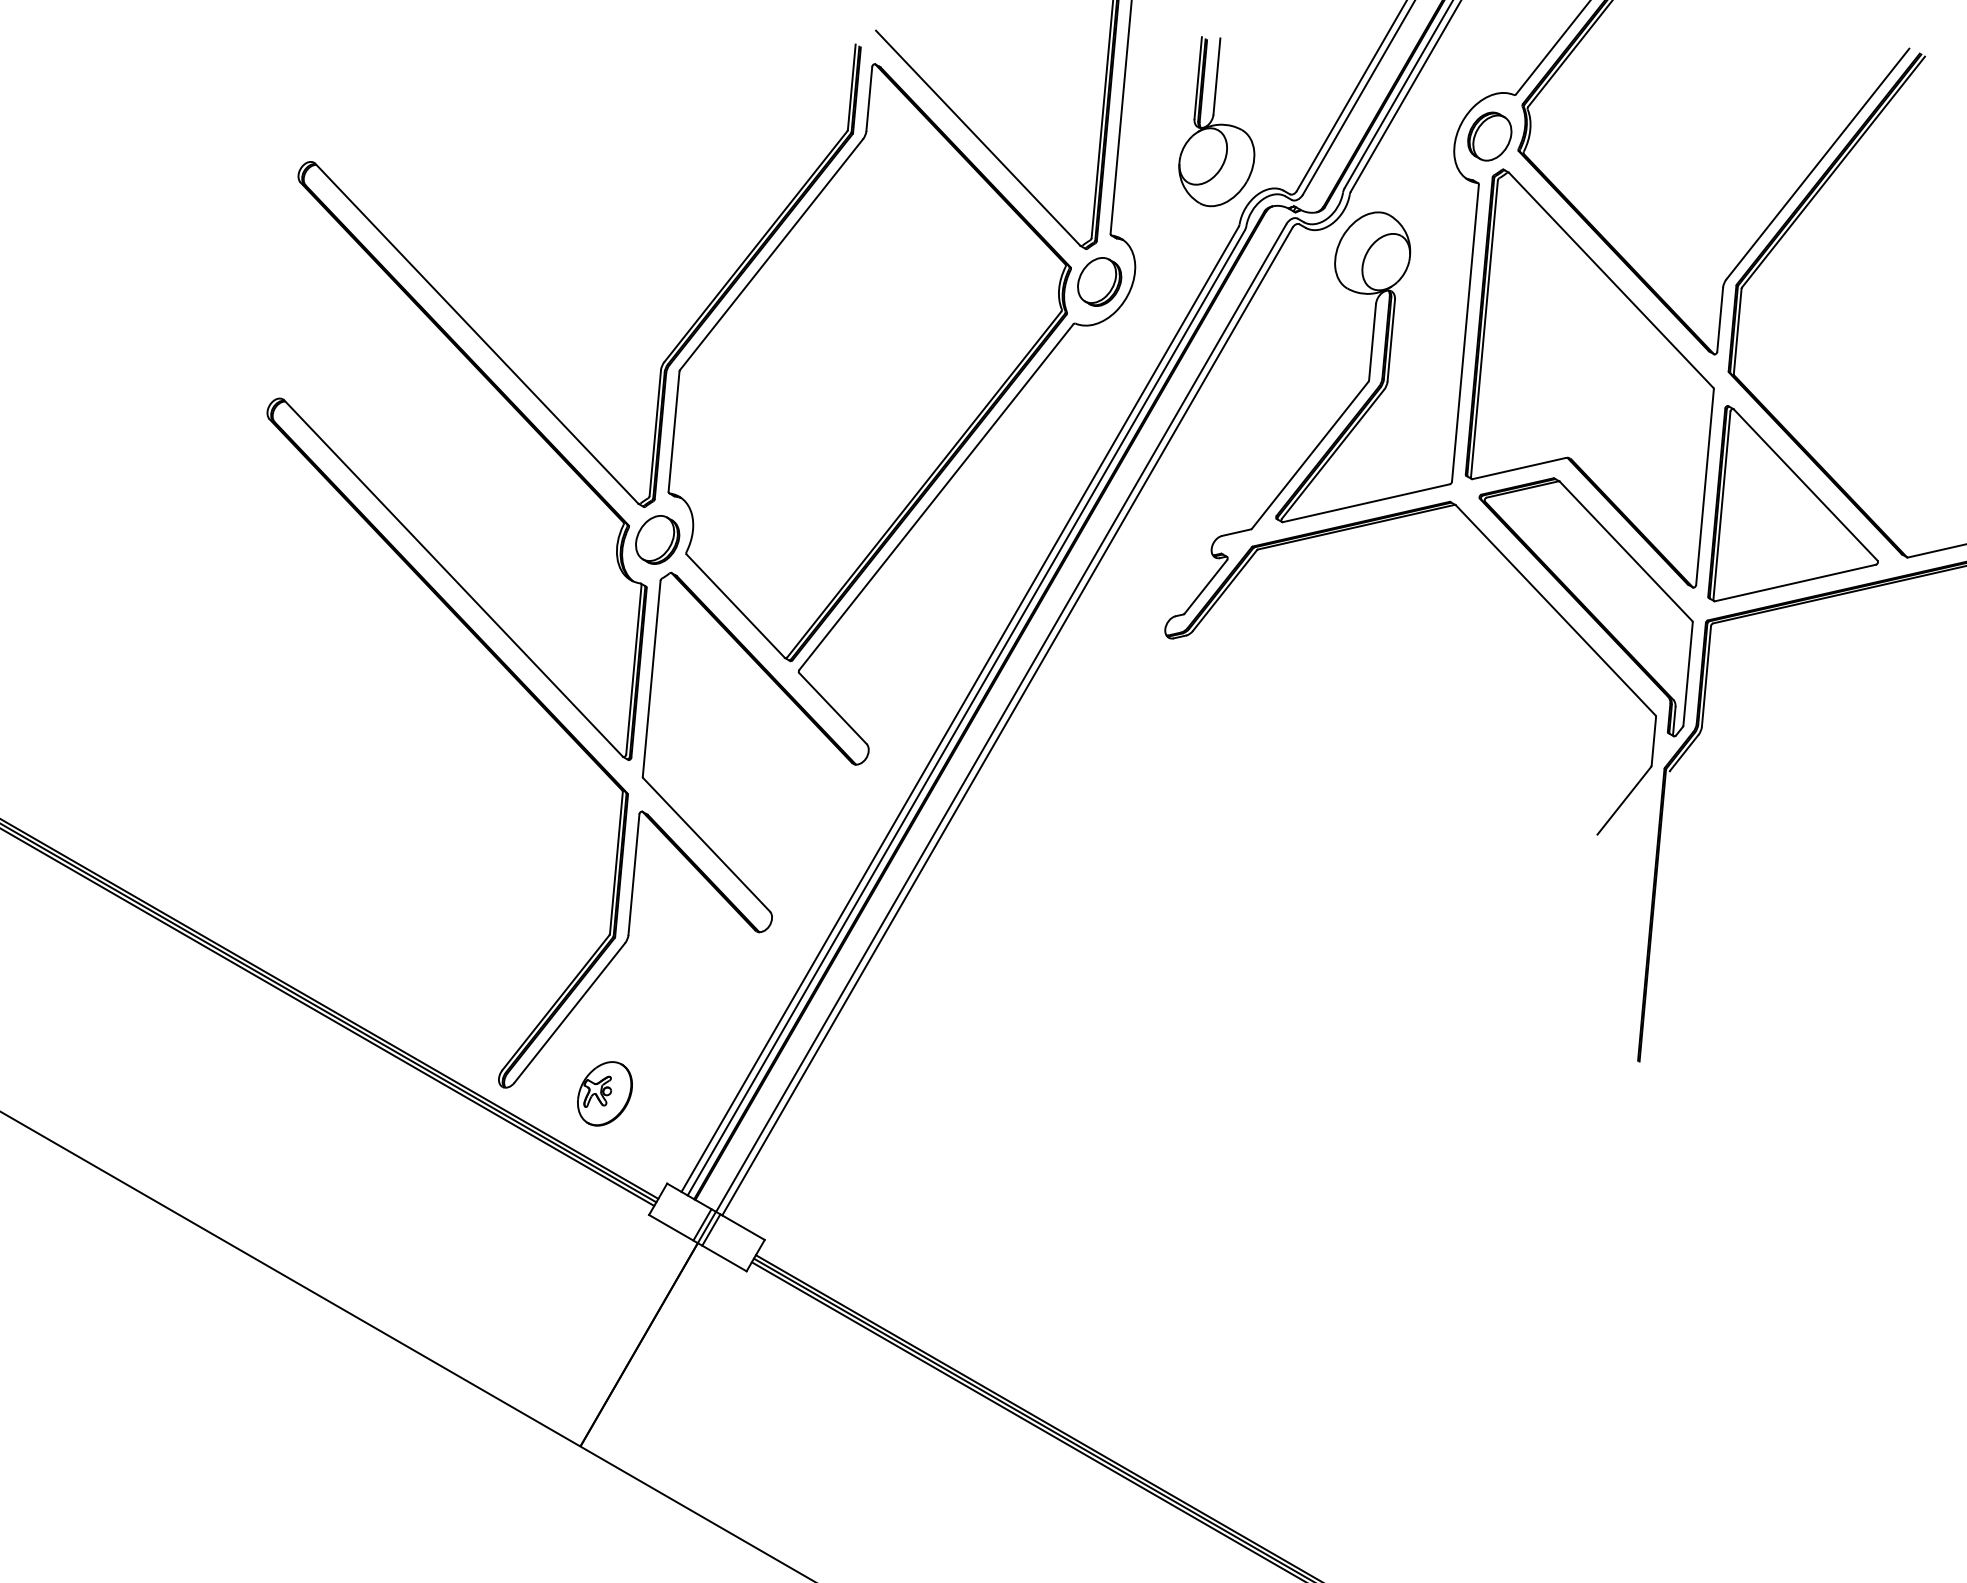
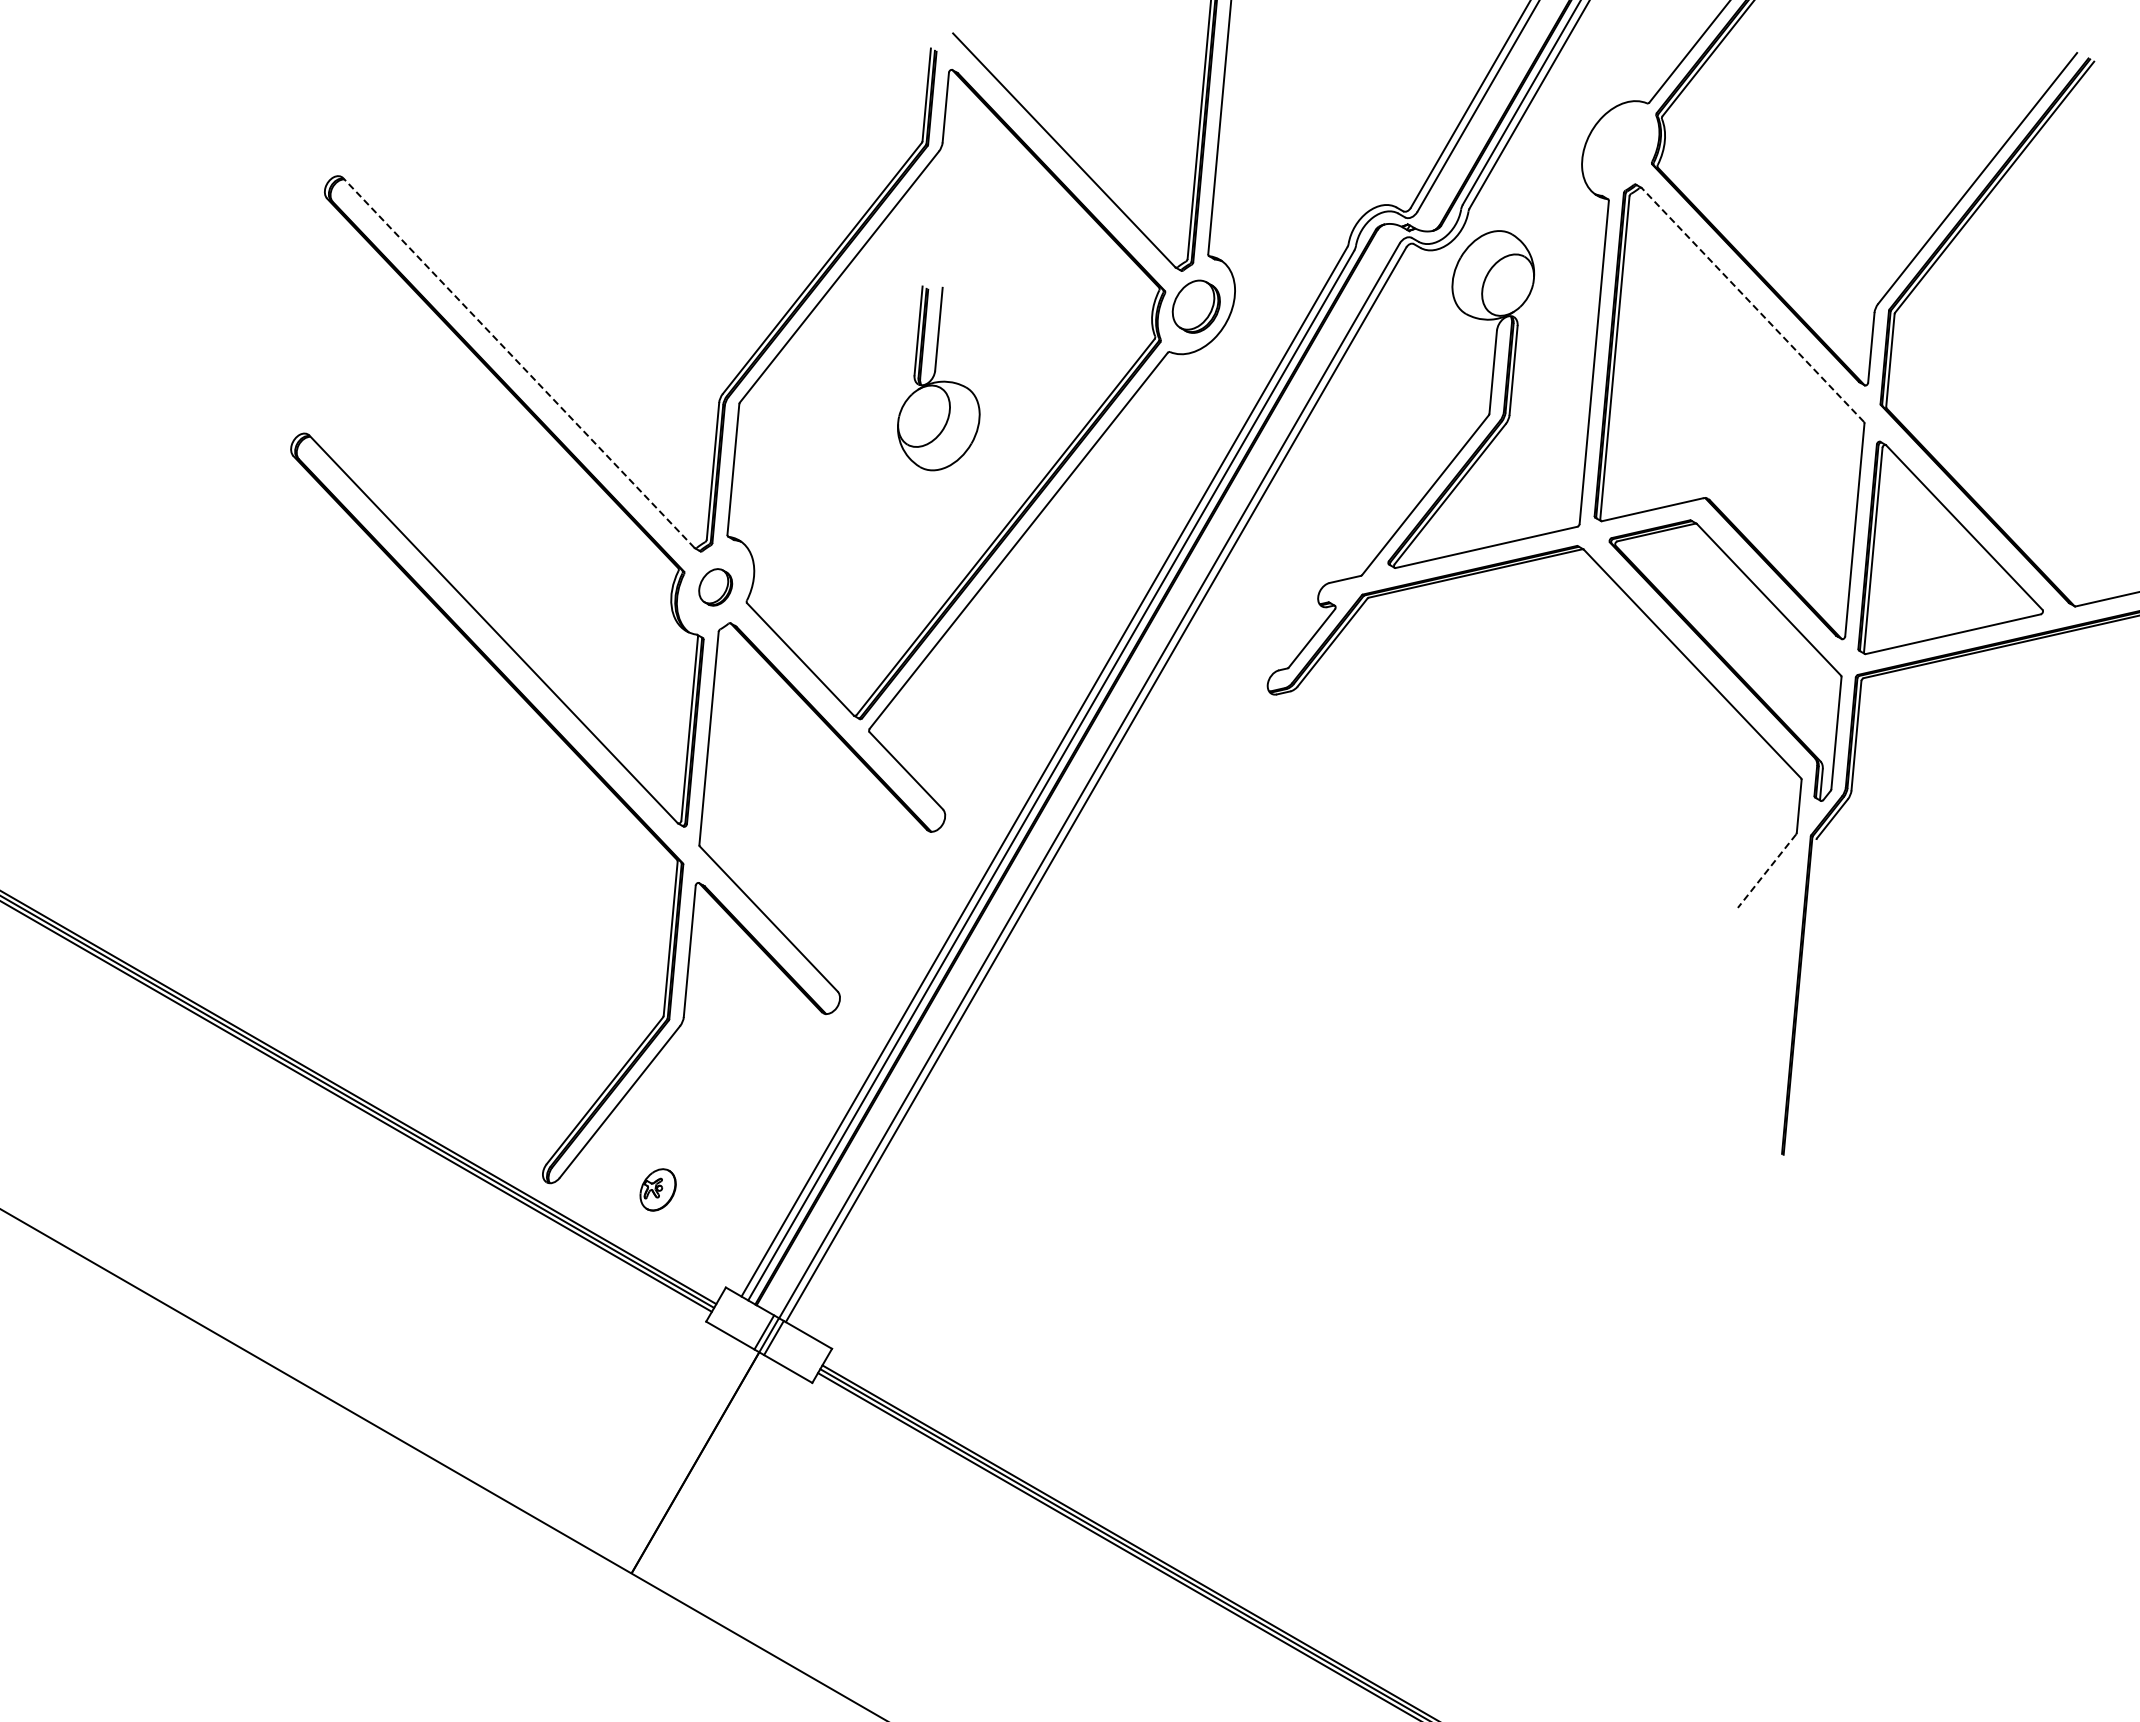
part: (1216, 121) -> (938, 378), moved
part: (1489, 136) -> (1620, 148), removed
line: (1610, 279) -> (1752, 304), solid -> dashed
line: (476, 334) -> (518, 363), solid -> dashed
part: (657, 540) -> (715, 587), size x0.7
line: (1623, 801) -> (1766, 871), solid -> dashed
part: (604, 1093) -> (657, 1189), size x0.6

